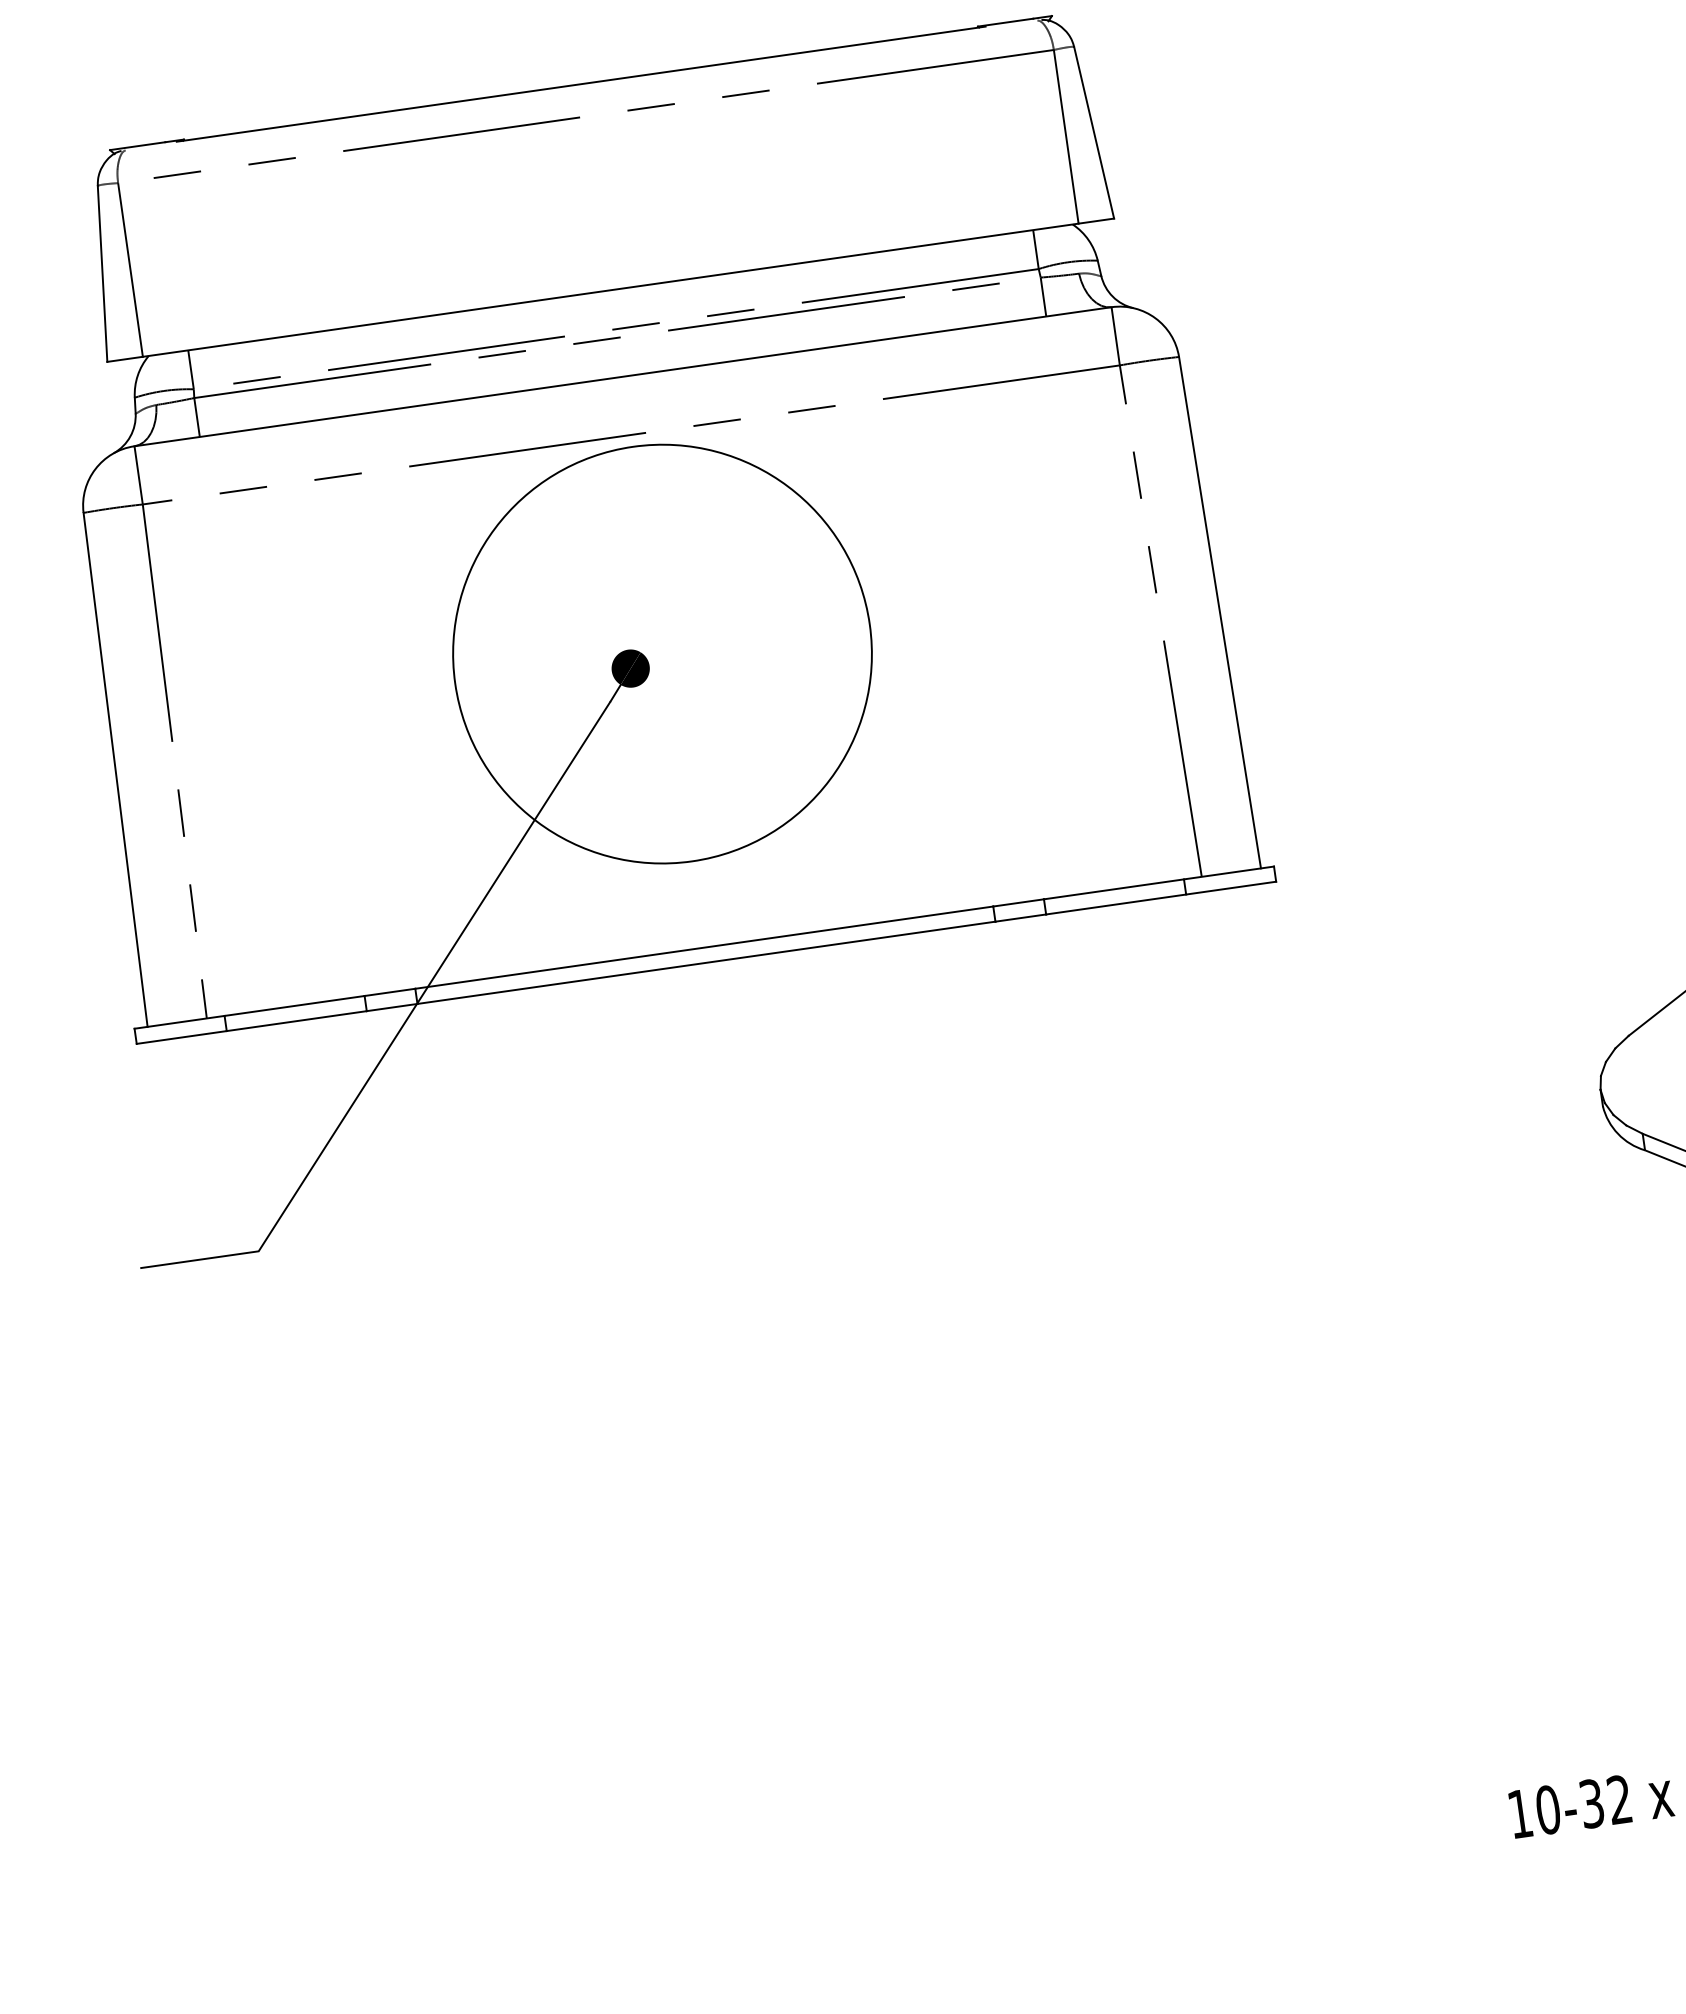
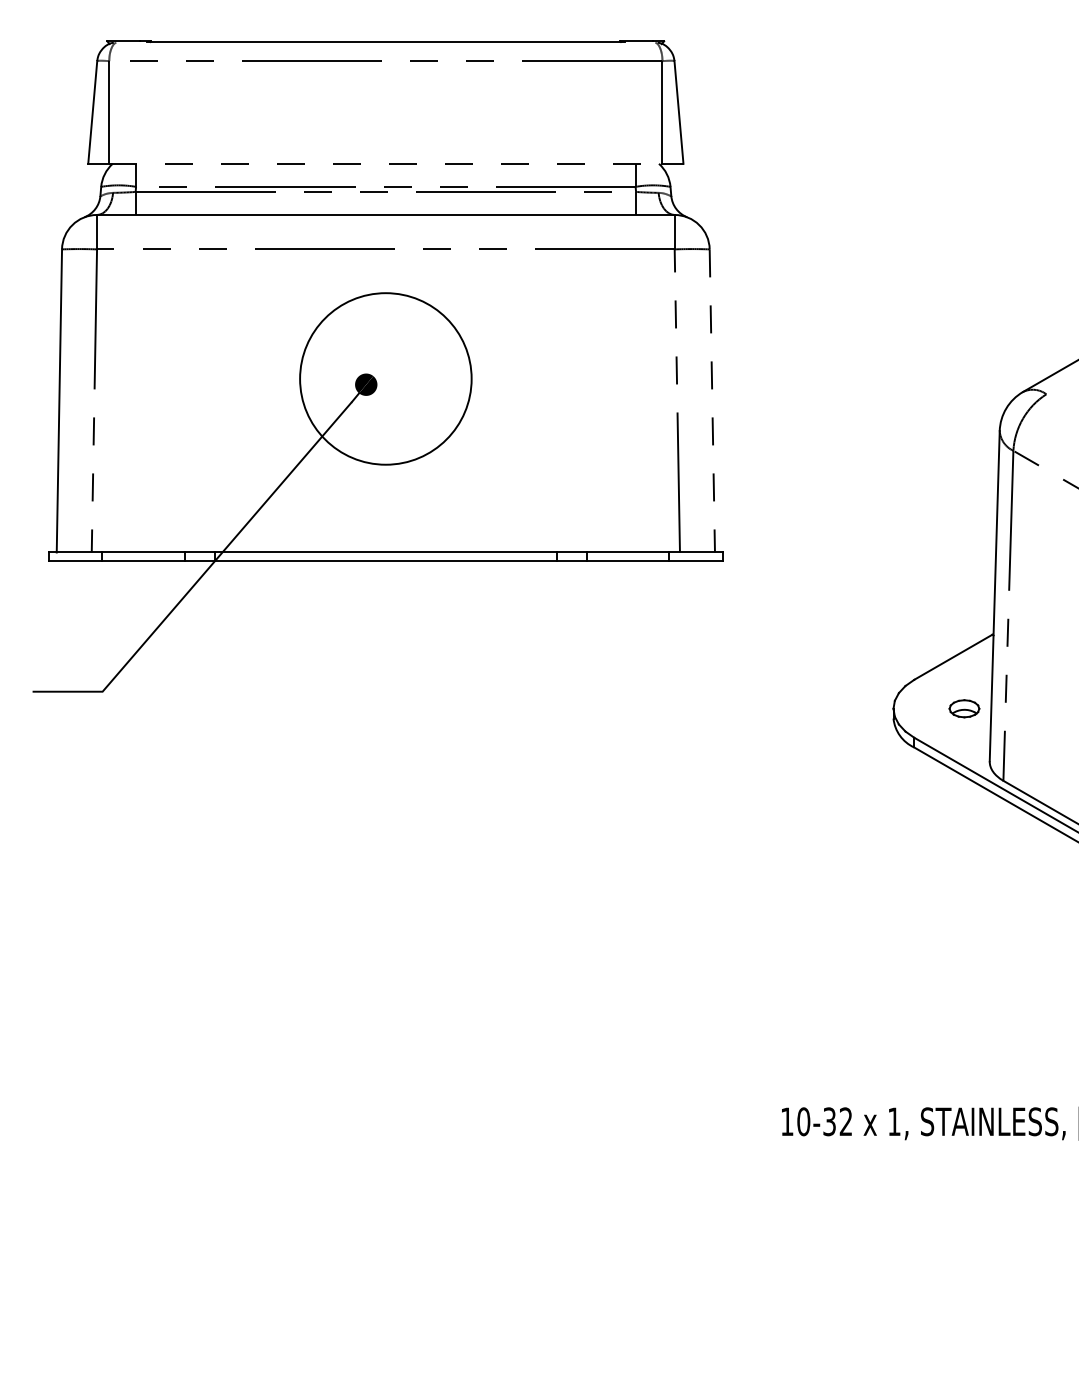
line: (610, 289) -> (385, 163), solid -> dashed
line: (1220, 611) -> (712, 400), solid -> dashed
circle: (661, 653) -> (385, 378), size x0.7

